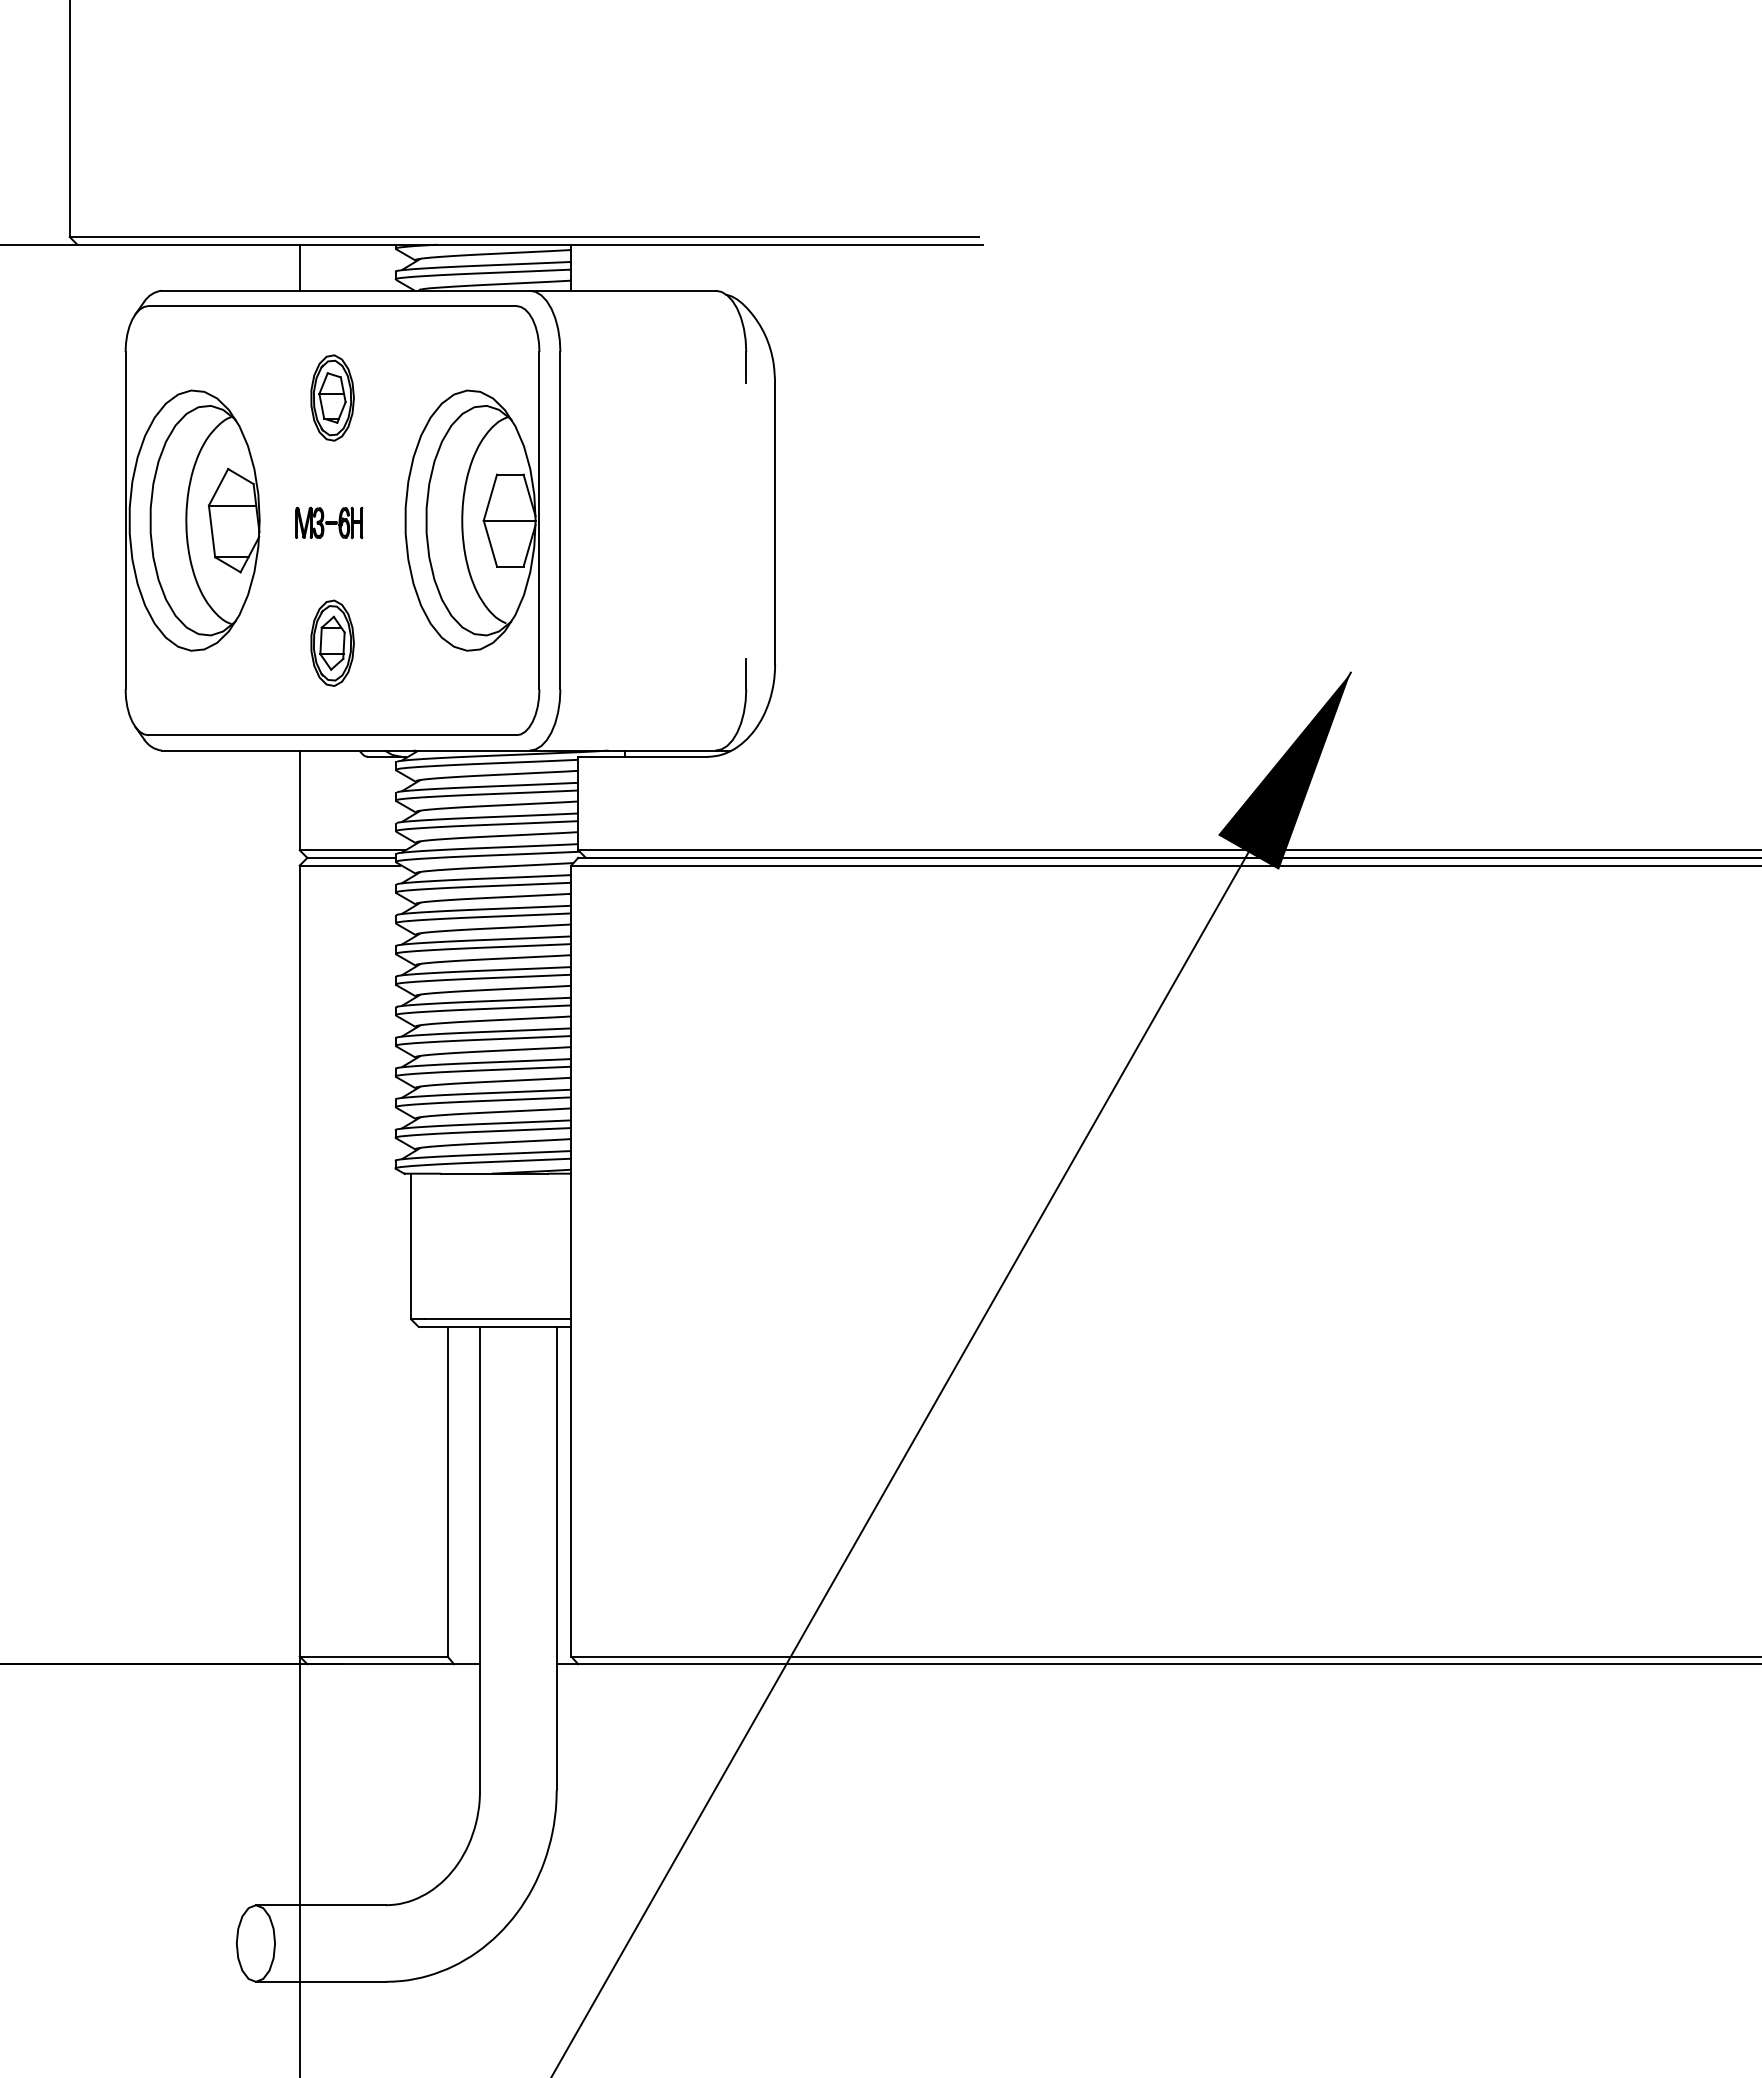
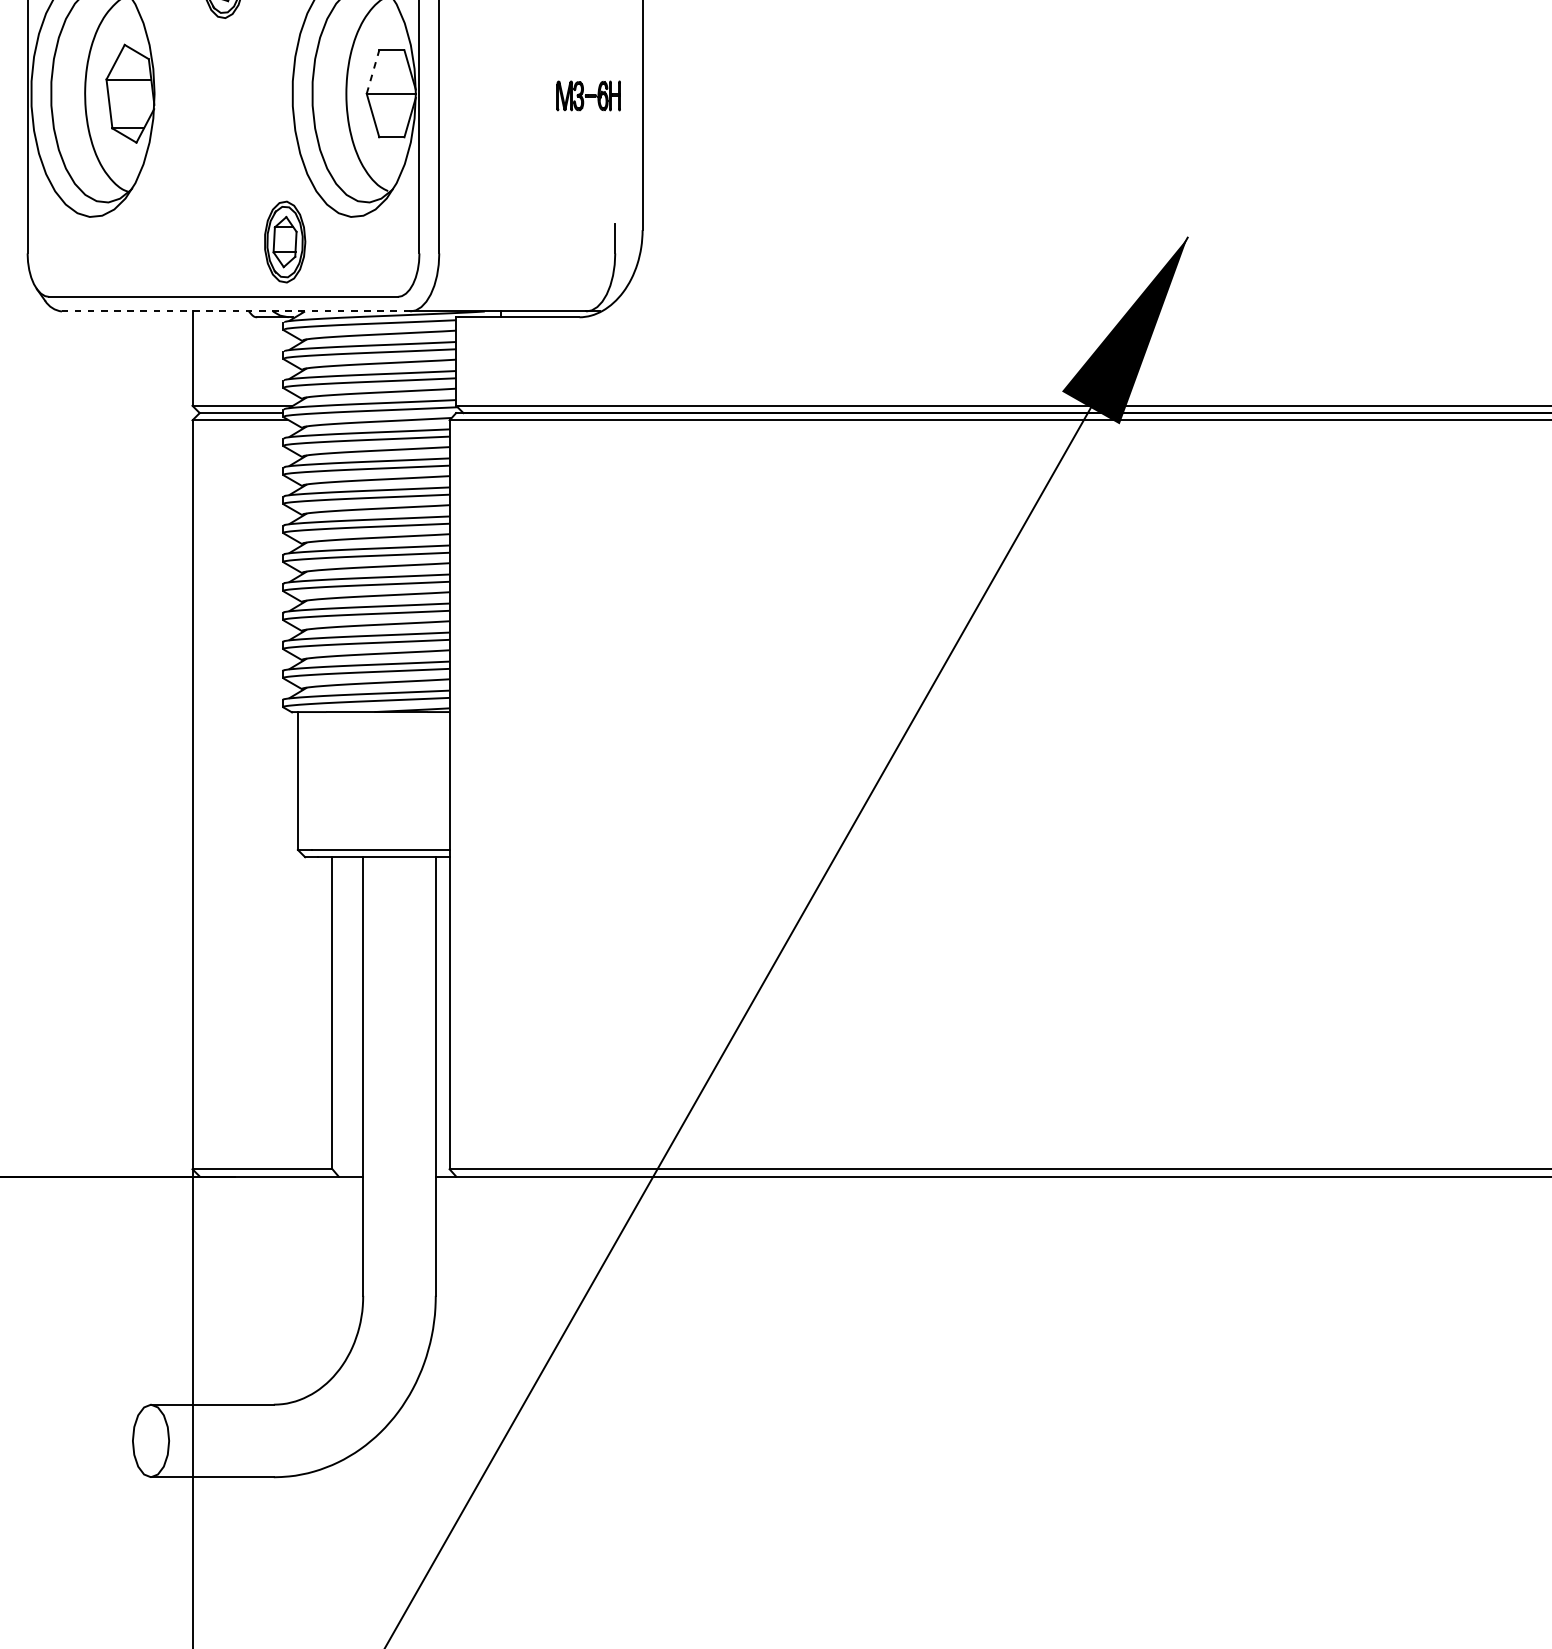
line: (490, 497) -> (373, 71), solid -> dashed
part: (329, 522) -> (588, 95), moved
part: (332, 642) -> (285, 241), moved
line: (345, 750) -> (235, 311), solid -> dashed

